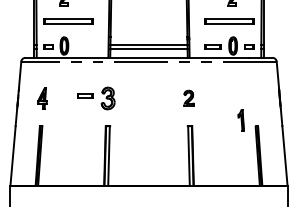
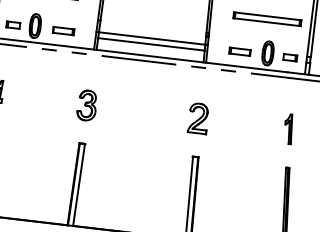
part: (85, 95) -> (64, 30), moved
part: (188, 97) -> (198, 117), size x1.43
part: (240, 120) -> (287, 129), moved

